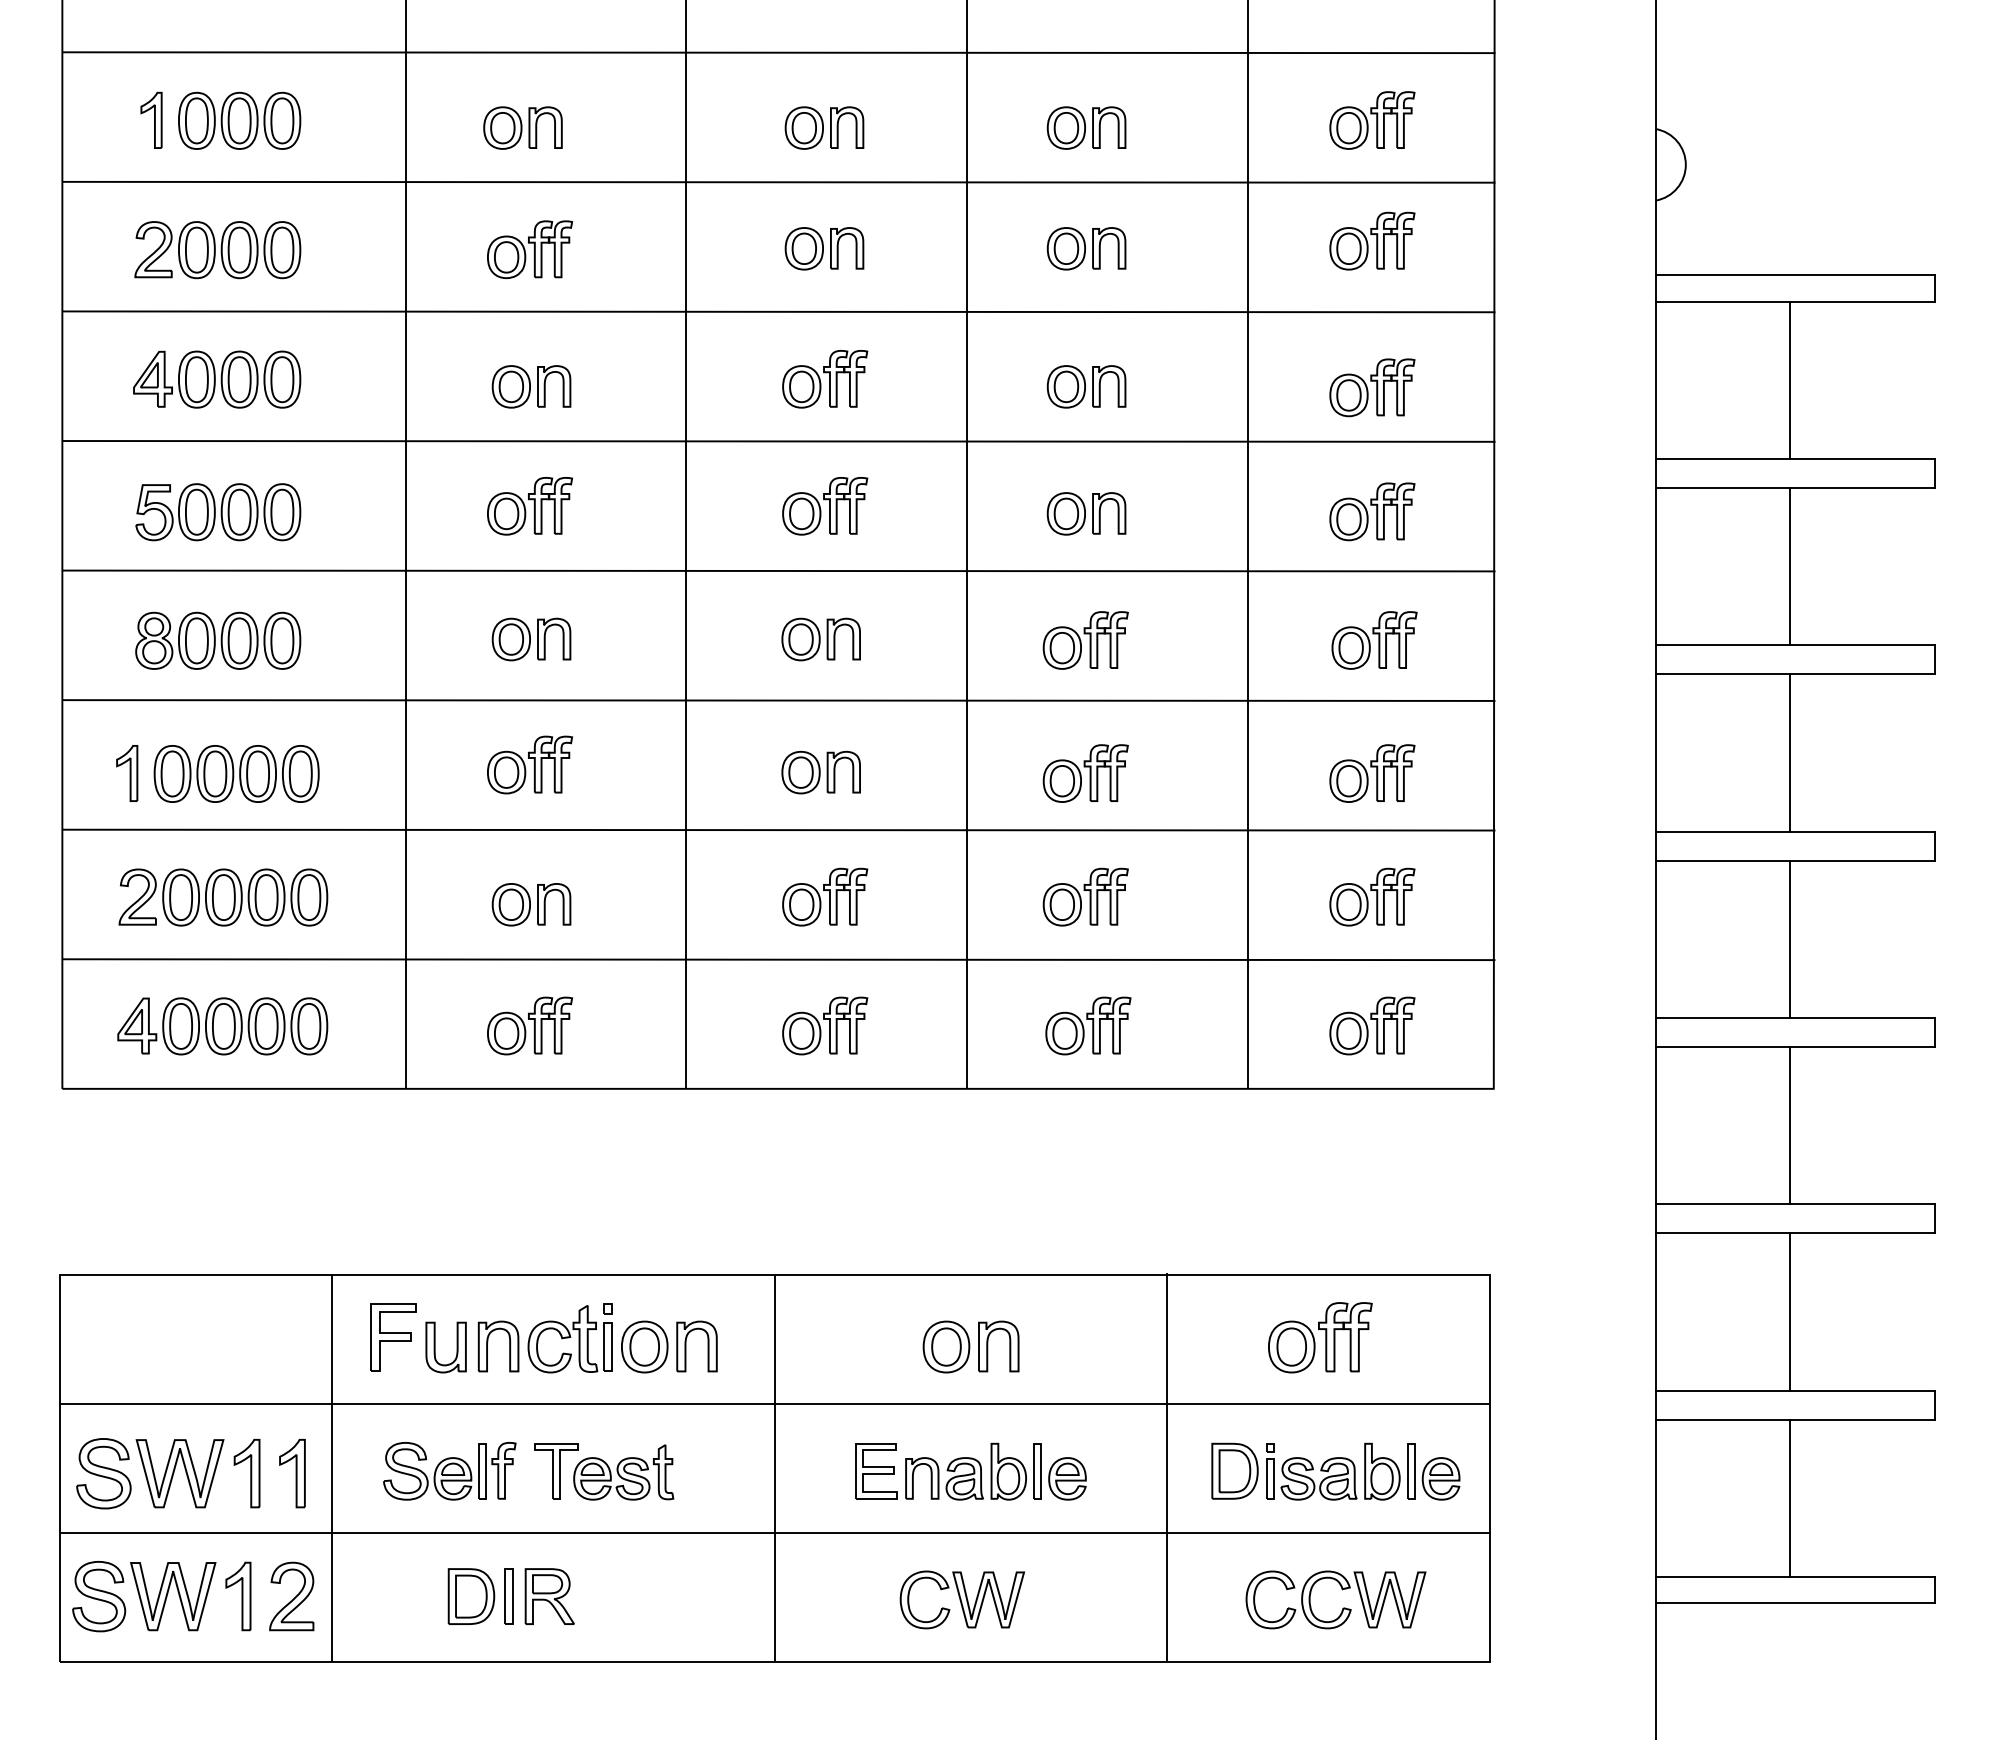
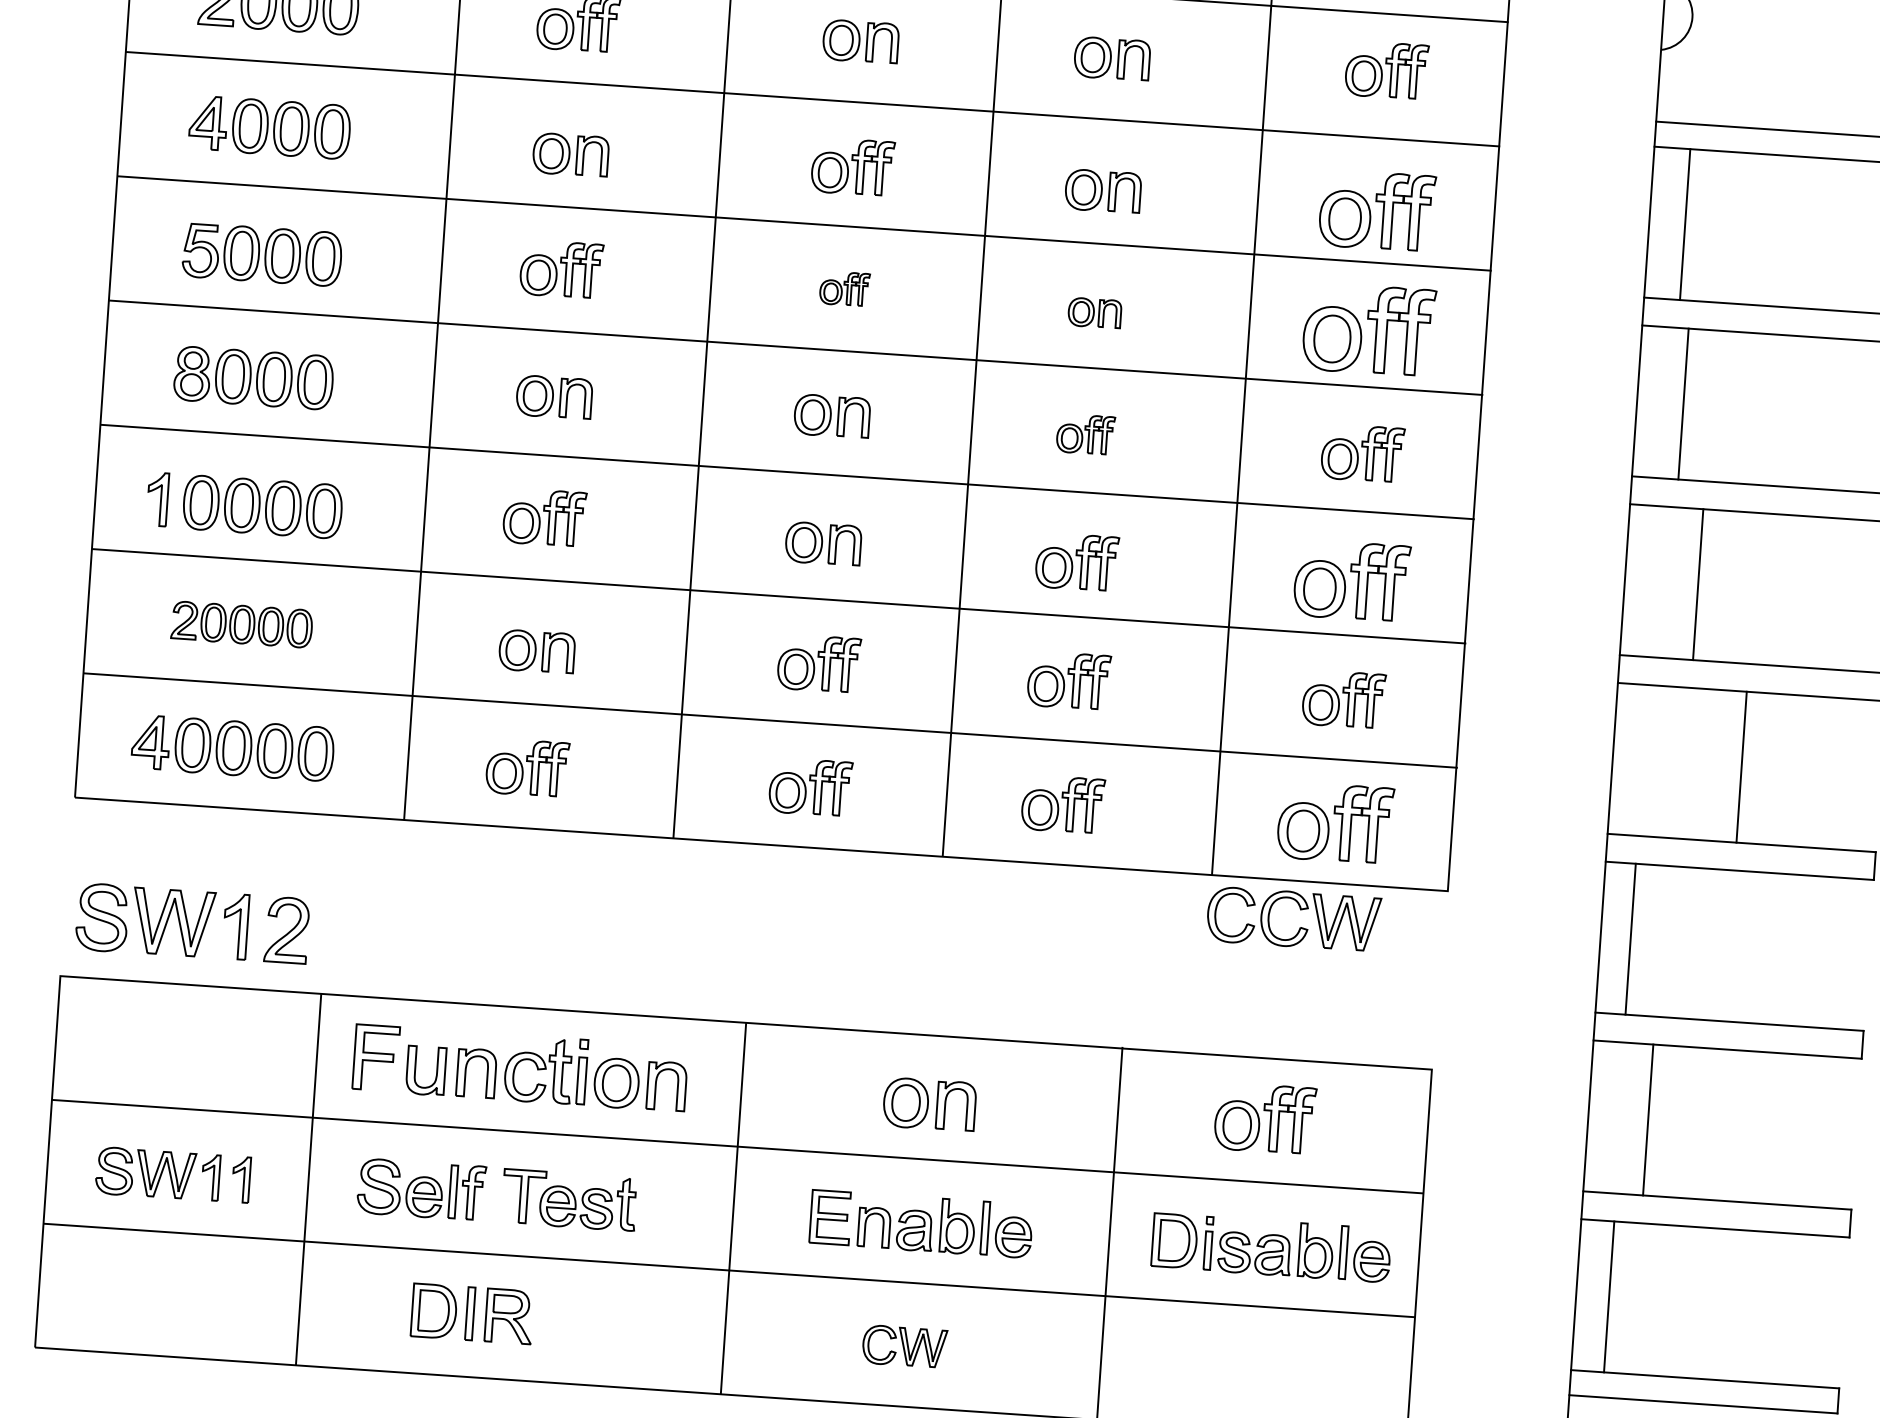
line: (1789, 379) -> (1684, 223), moved
part: (1372, 387) -> (1377, 210), size x1.4
part: (825, 506) -> (844, 288), size x0.6
part: (1372, 511) -> (1369, 329), size x1.6
part: (1086, 513) -> (1094, 312), size x0.7
line: (1789, 566) -> (1683, 403), moved
part: (1085, 640) -> (1085, 434), size x0.7
line: (1789, 752) -> (1697, 584), moved
part: (1372, 773) -> (1352, 580), size x1.4
part: (223, 897) -> (242, 624), size x0.7
part: (1372, 1025) -> (1335, 822), size x1.4
line: (1789, 1125) -> (1630, 938), moved
line: (1789, 1311) -> (1647, 1119), moved
part: (190, 1473) -> (172, 1174), size x0.7
line: (1789, 1498) -> (1608, 1296), moved
part: (193, 1596) -> (192, 923), moved
part: (962, 1599) -> (904, 1346), size x0.7
part: (1343, 1607) -> (1300, 927), moved

